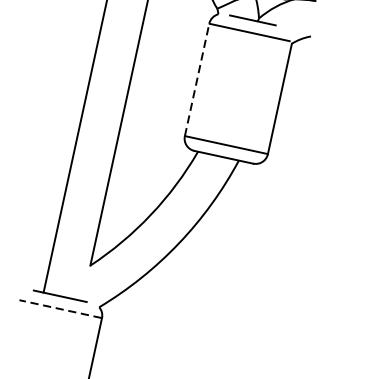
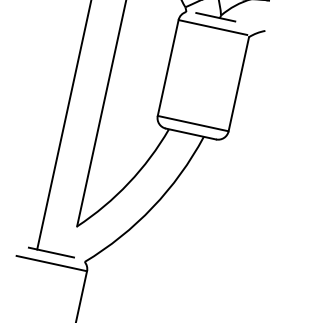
line: (197, 79) -> (168, 67), dashed -> solid
line: (60, 309) -> (51, 263), dashed -> solid

